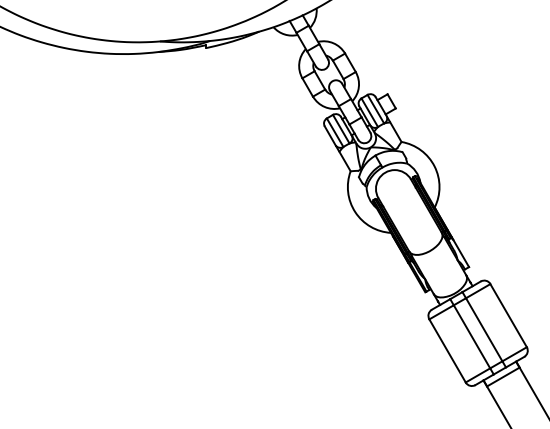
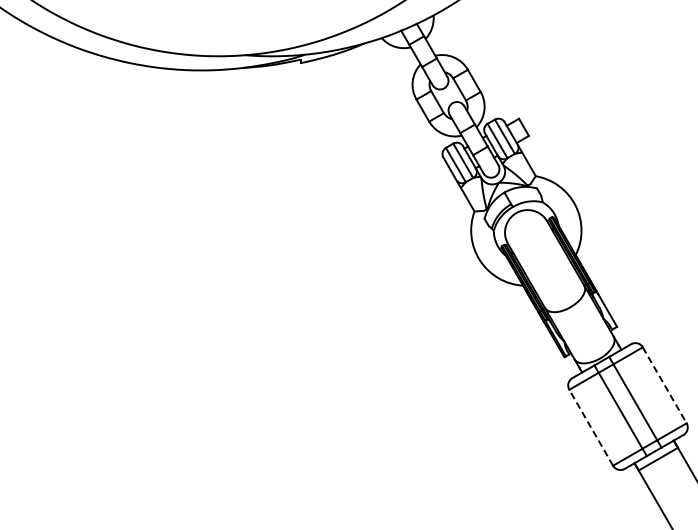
line: (508, 315) -> (664, 385), solid -> dashed
line: (447, 350) -> (591, 427), solid -> dashed

